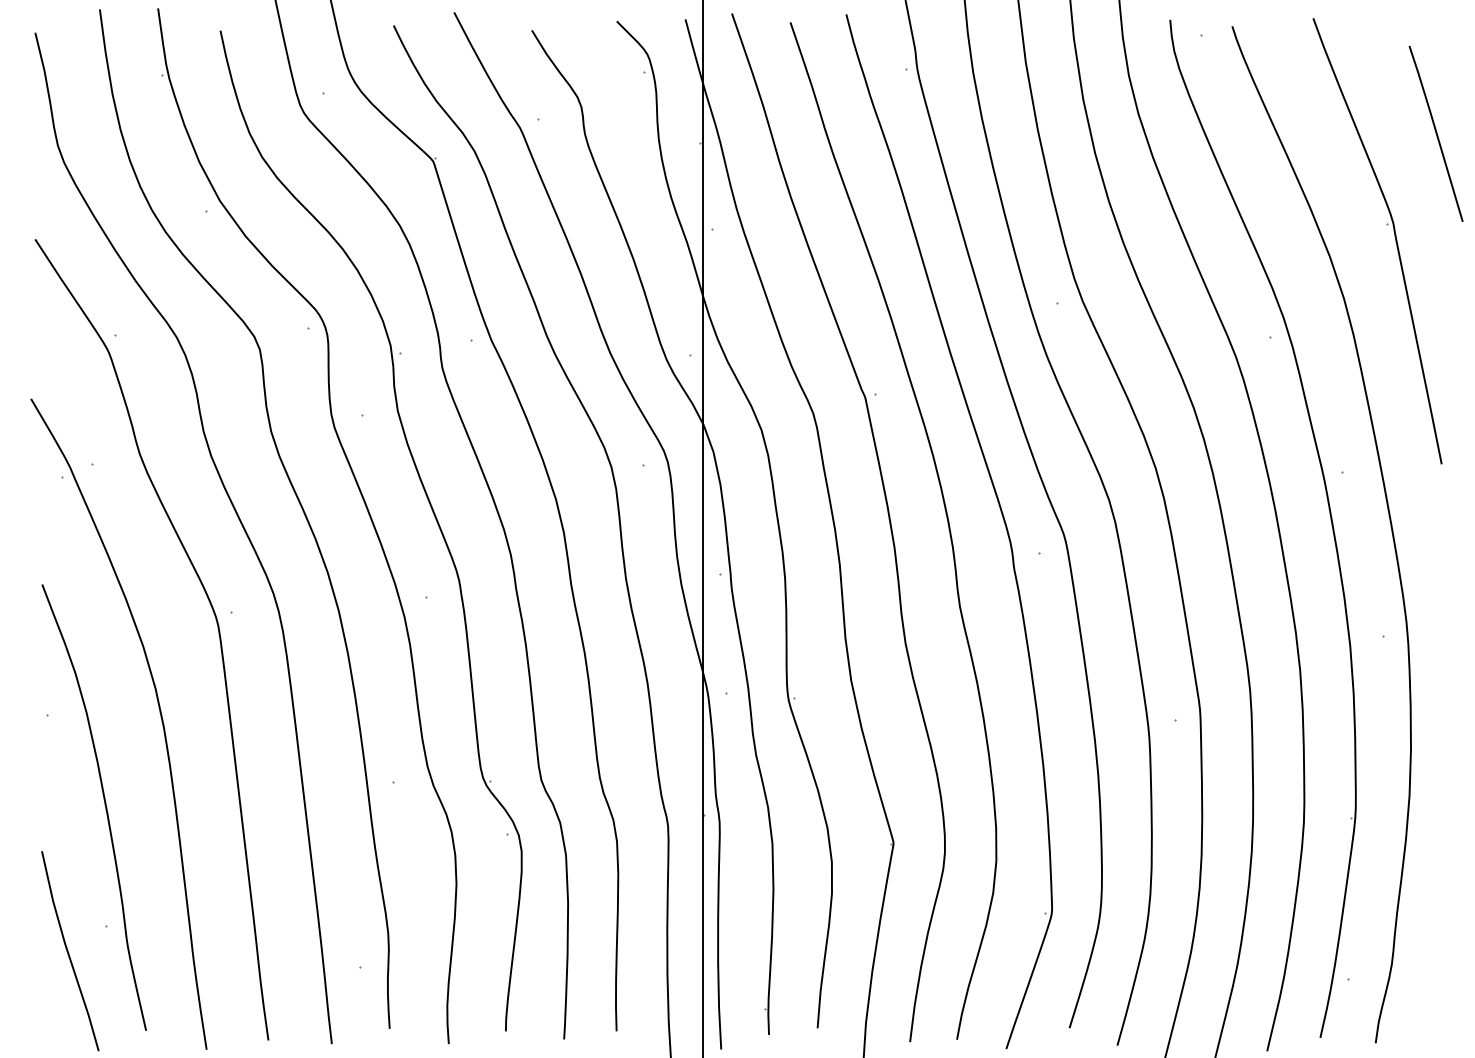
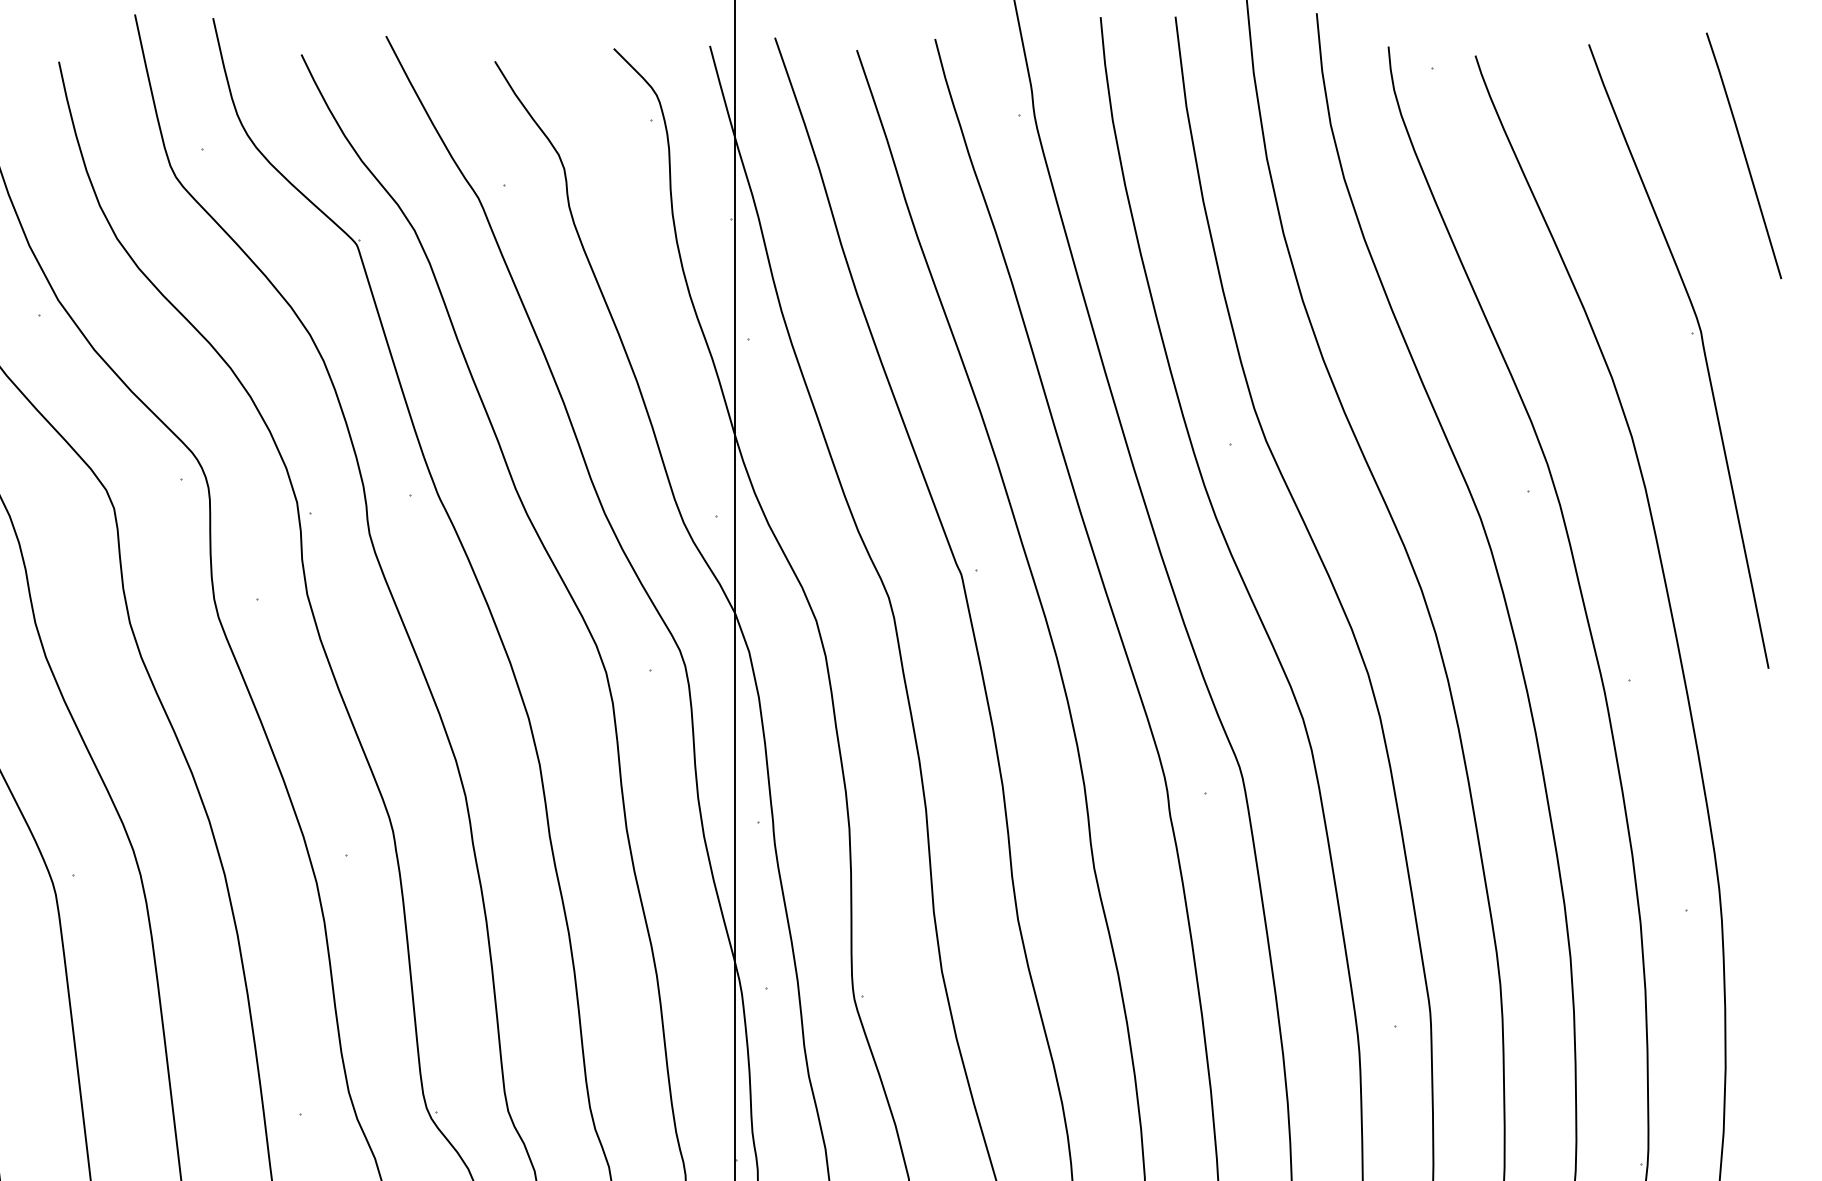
line: (1435, 133) -> (1743, 155), moved

